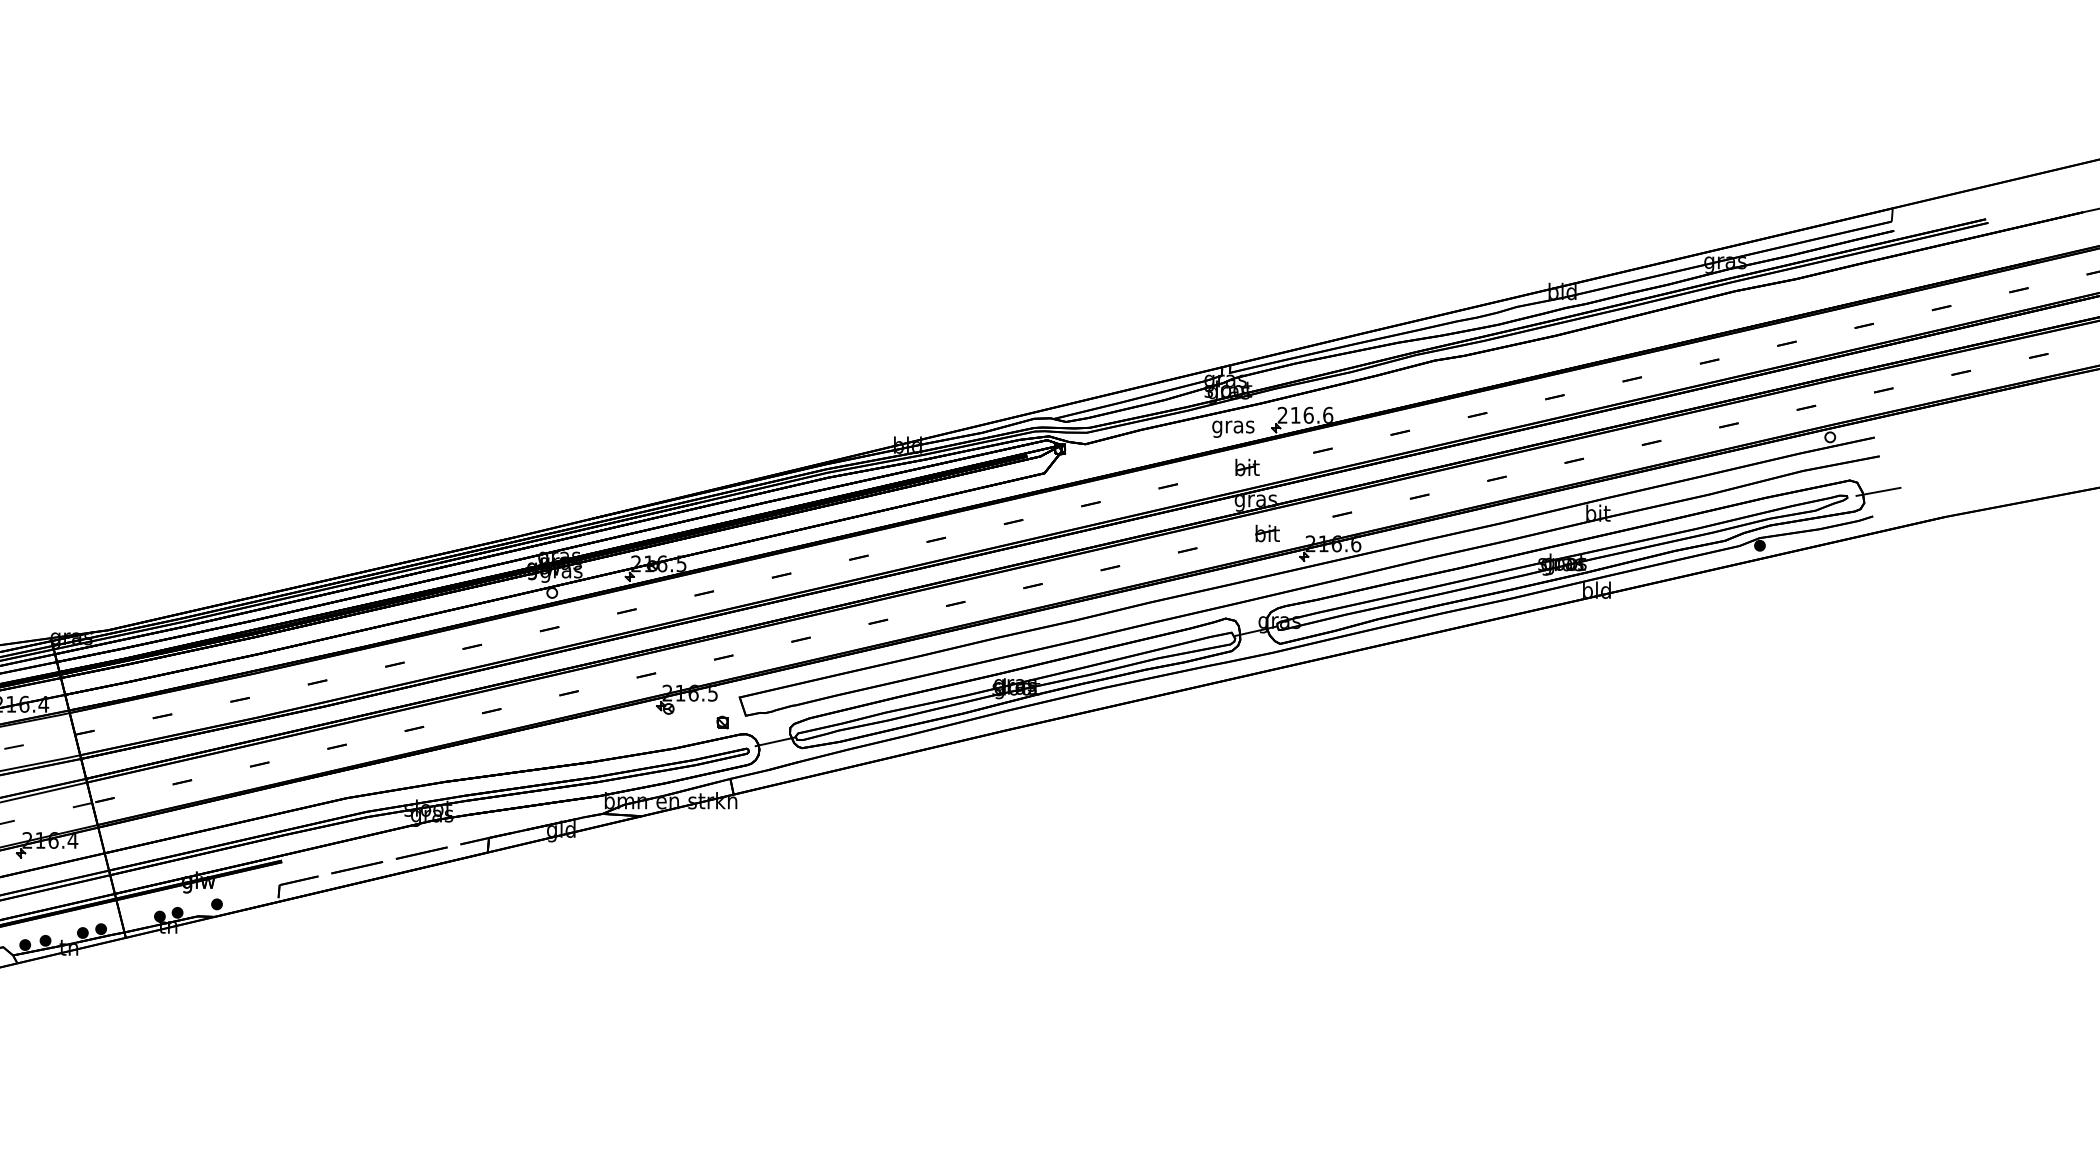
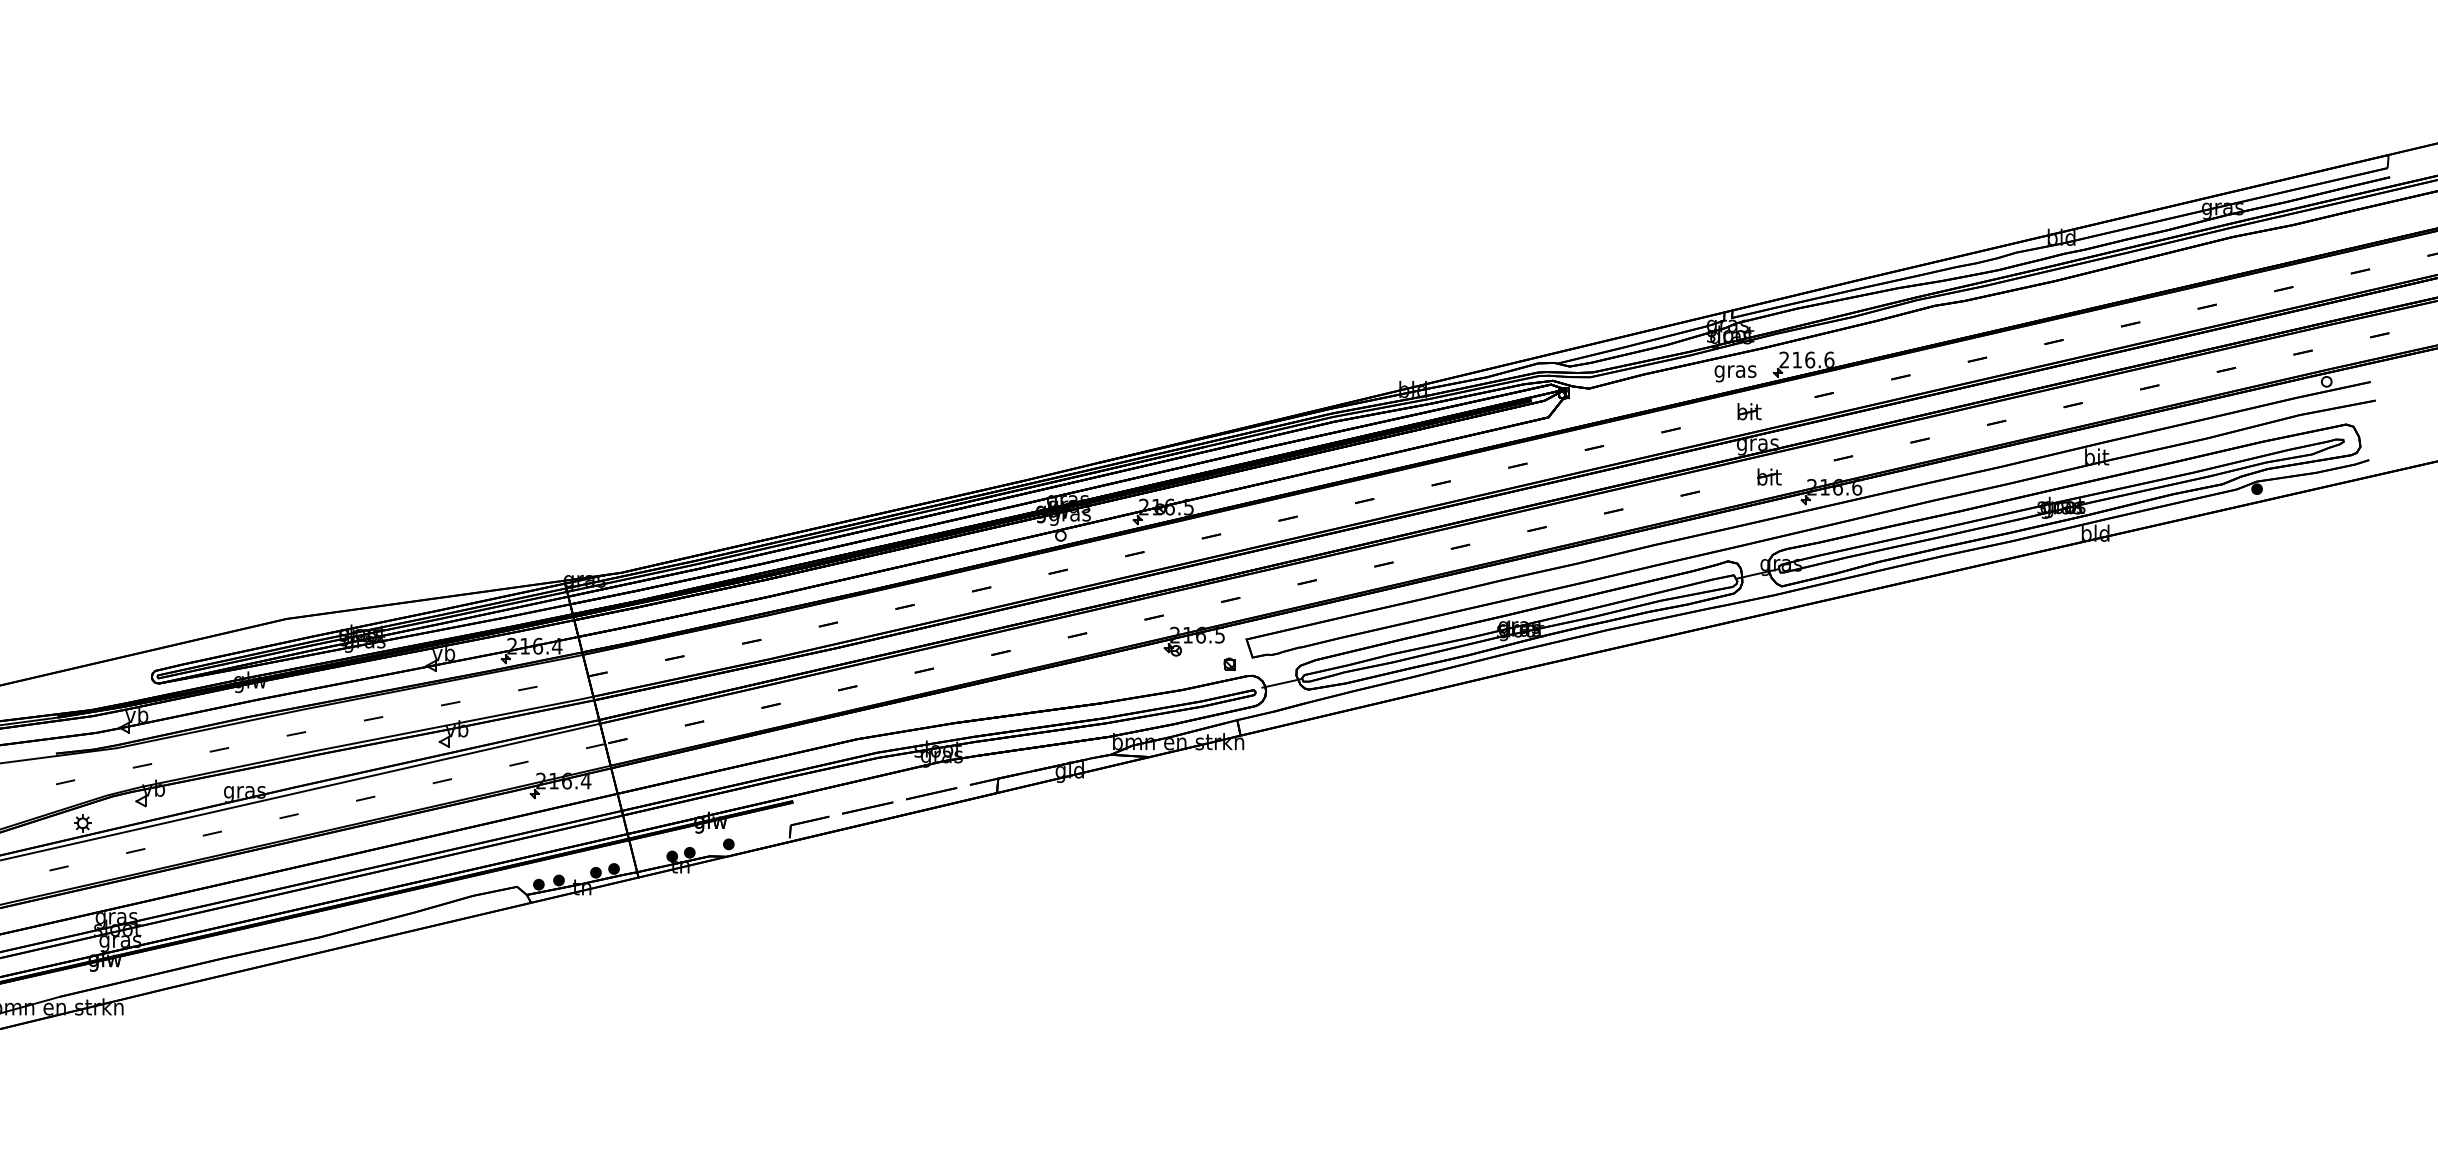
line: (1878, 491) -> (2374, 435), removed

